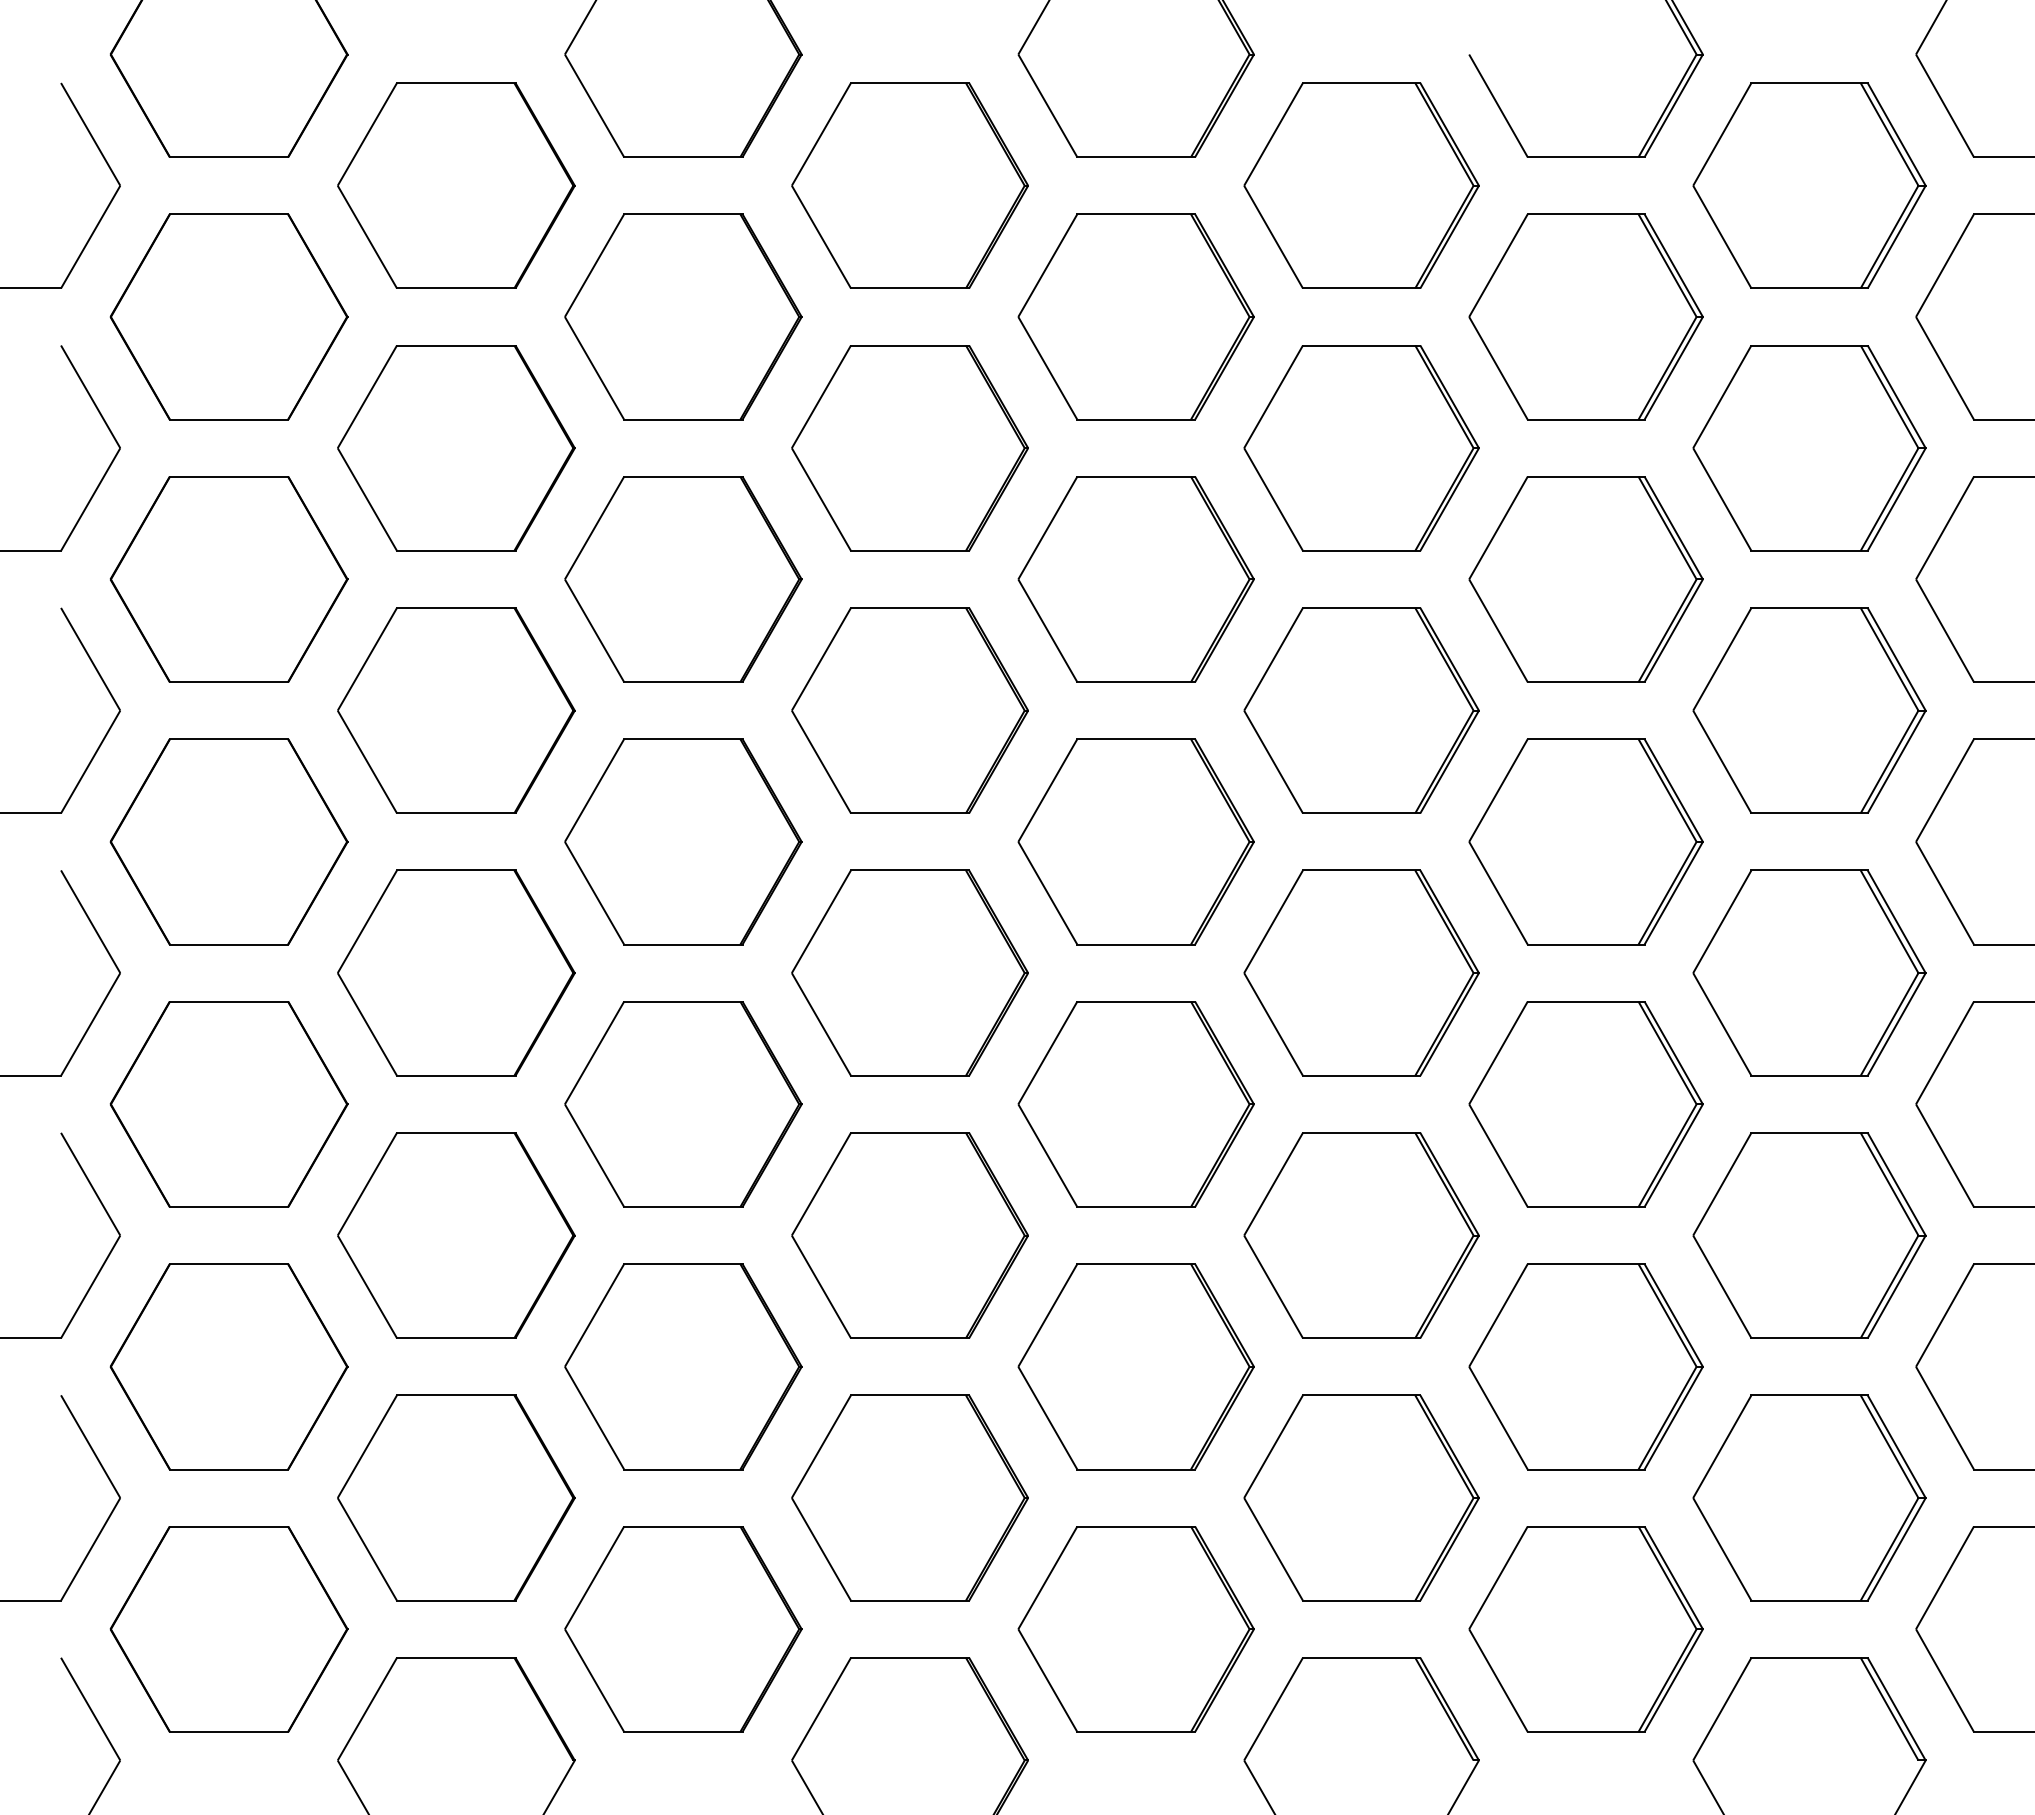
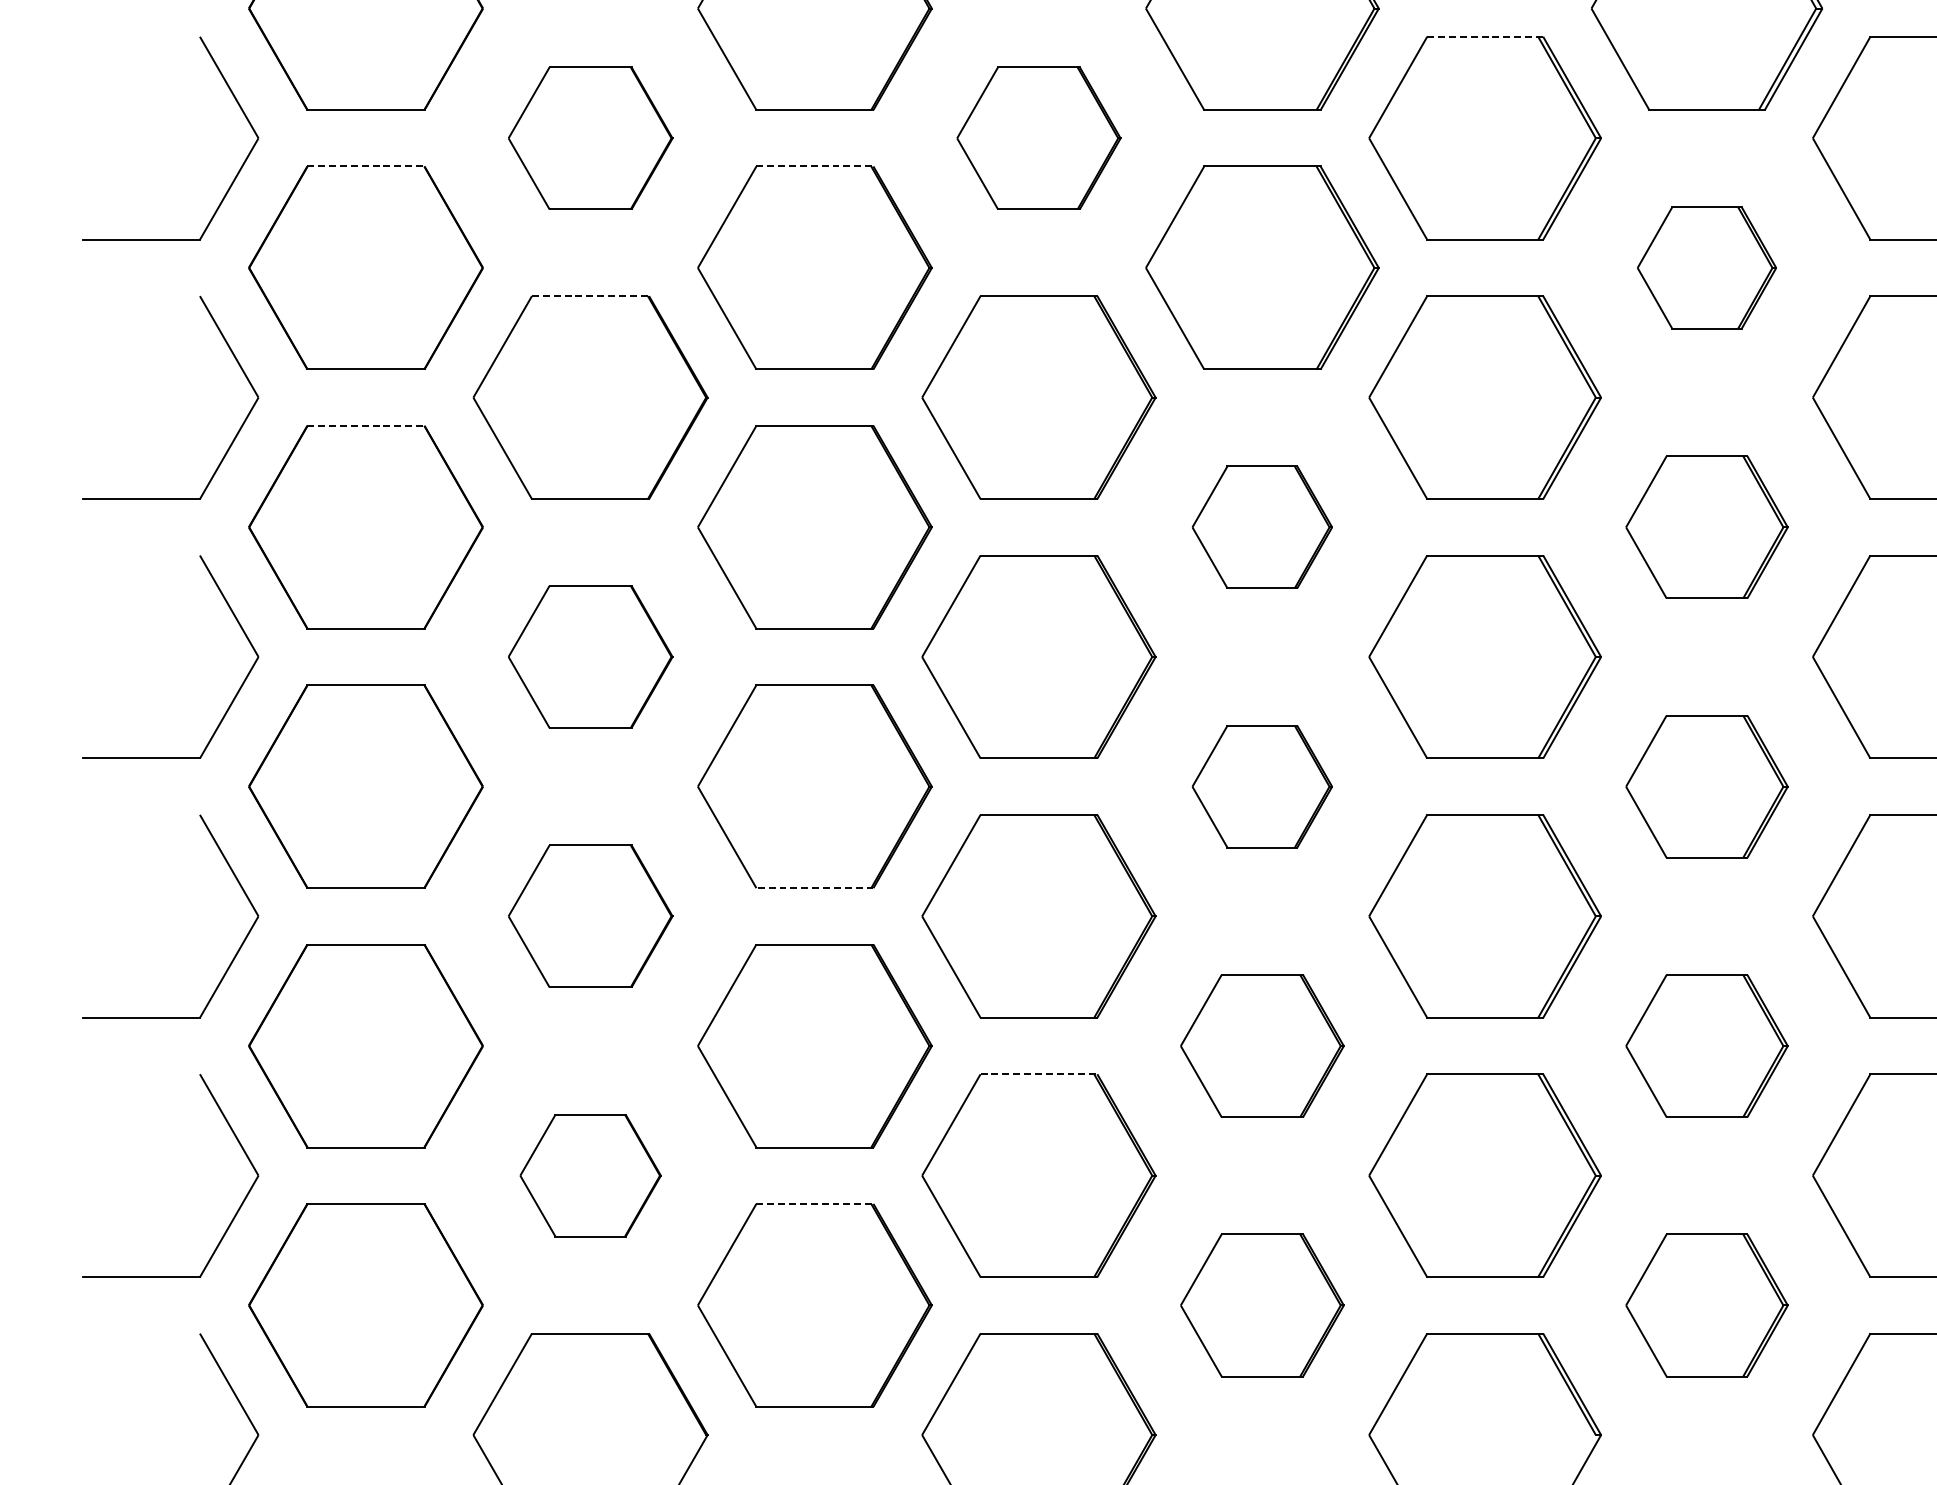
line: (1361, 345) -> (1485, 36), solid -> dashed
part: (456, 448) -> (590, 138), size x0.7
part: (909, 448) -> (1038, 138), size x0.7
line: (229, 476) -> (366, 166), solid -> dashed
line: (683, 476) -> (815, 166), solid -> dashed
part: (1585, 579) -> (1706, 268), size x0.6
line: (456, 607) -> (590, 295), solid -> dashed
line: (229, 739) -> (366, 426), solid -> dashed
part: (1135, 841) -> (1261, 526), size x0.6
part: (1585, 841) -> (1706, 526), size x0.7
part: (456, 972) -> (590, 656), size x0.7
part: (1135, 1104) -> (1261, 786), size x0.6
part: (1585, 1104) -> (1706, 786), size x0.7
line: (682, 1207) -> (814, 888), solid -> dashed
part: (456, 1235) -> (590, 916), size x0.7
part: (1135, 1366) -> (1261, 1045), size x0.7
part: (1585, 1366) -> (1706, 1045), size x0.7
line: (910, 1395) -> (1039, 1074), solid -> dashed
part: (456, 1497) -> (590, 1175), size x0.6
line: (683, 1526) -> (815, 1203), solid -> dashed
part: (1135, 1629) -> (1261, 1305), size x0.7
part: (1585, 1629) -> (1706, 1305), size x0.7

